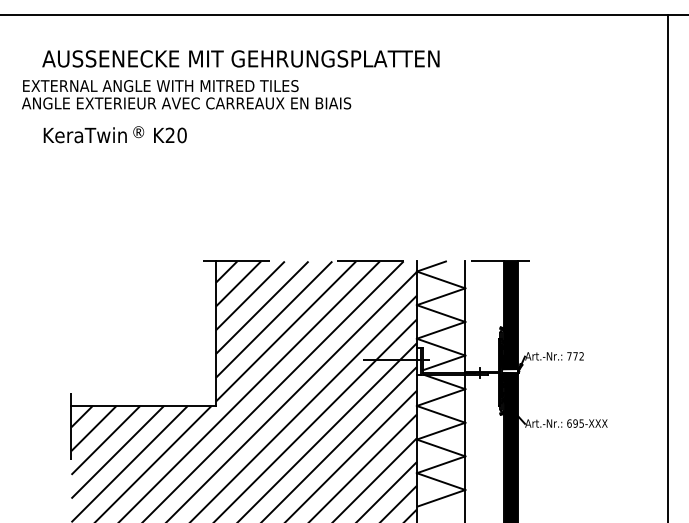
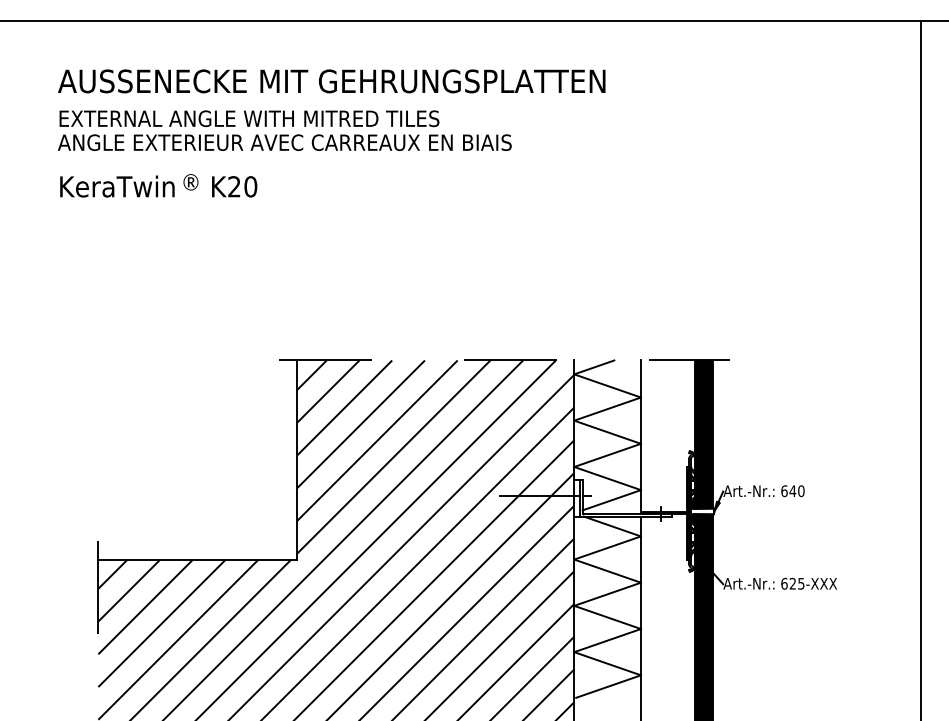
text: (186, 94) -> (284, 130), moved
text: (575, 356) -> (792, 491), 772 -> 640
text: (575, 423) -> (792, 583), 695-XXX -> 625-XXX

